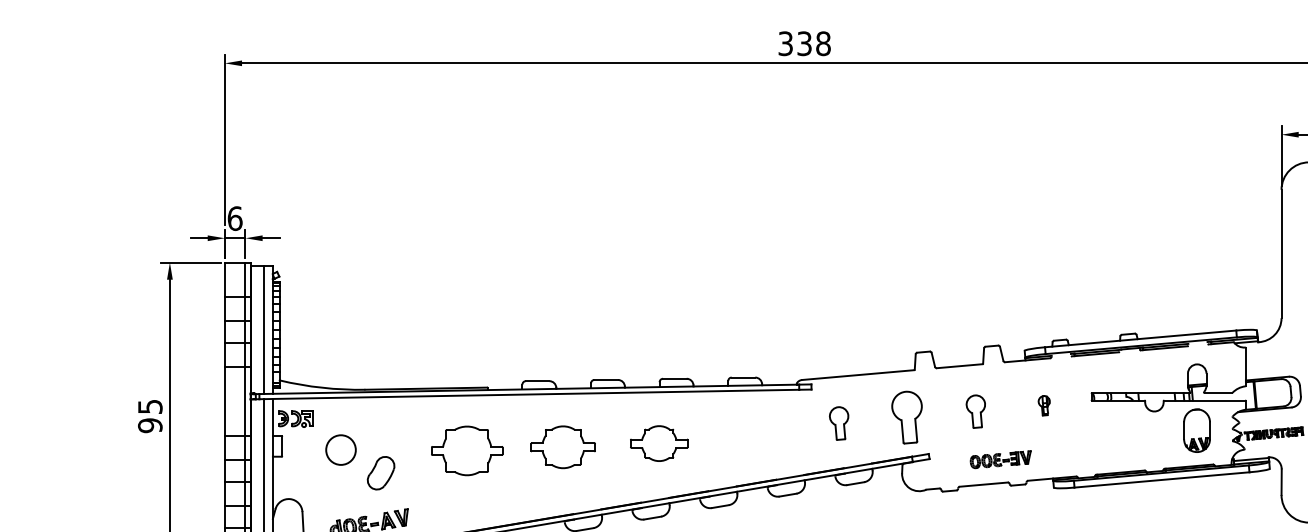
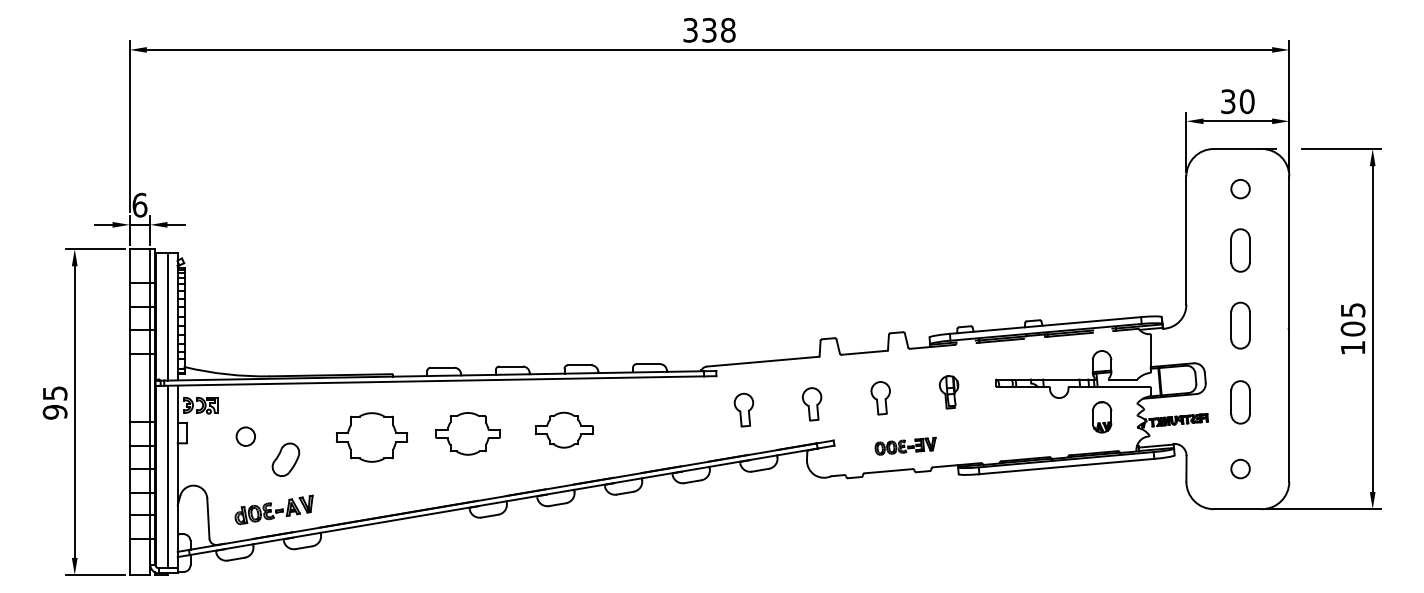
part: (1043, 405) -> (948, 392), size x1.67
part: (907, 417) -> (812, 404), size x0.62
part: (1197, 430) -> (1102, 417), size x0.71
circle: (340, 449) -> (245, 436), size x0.62

